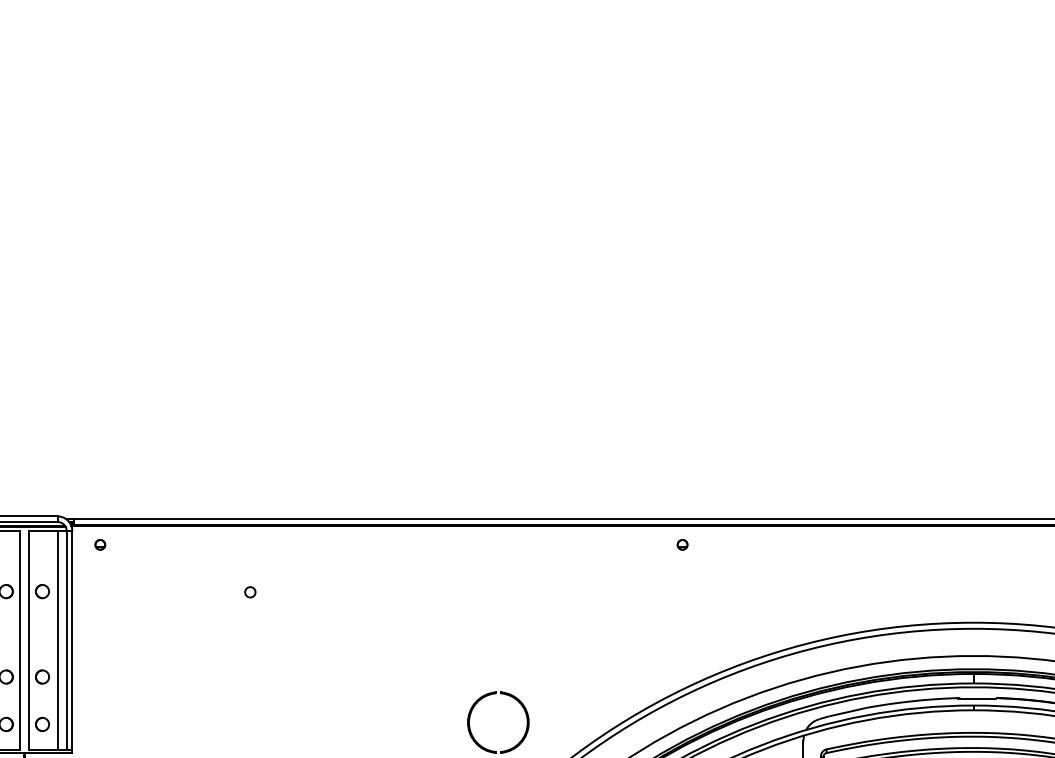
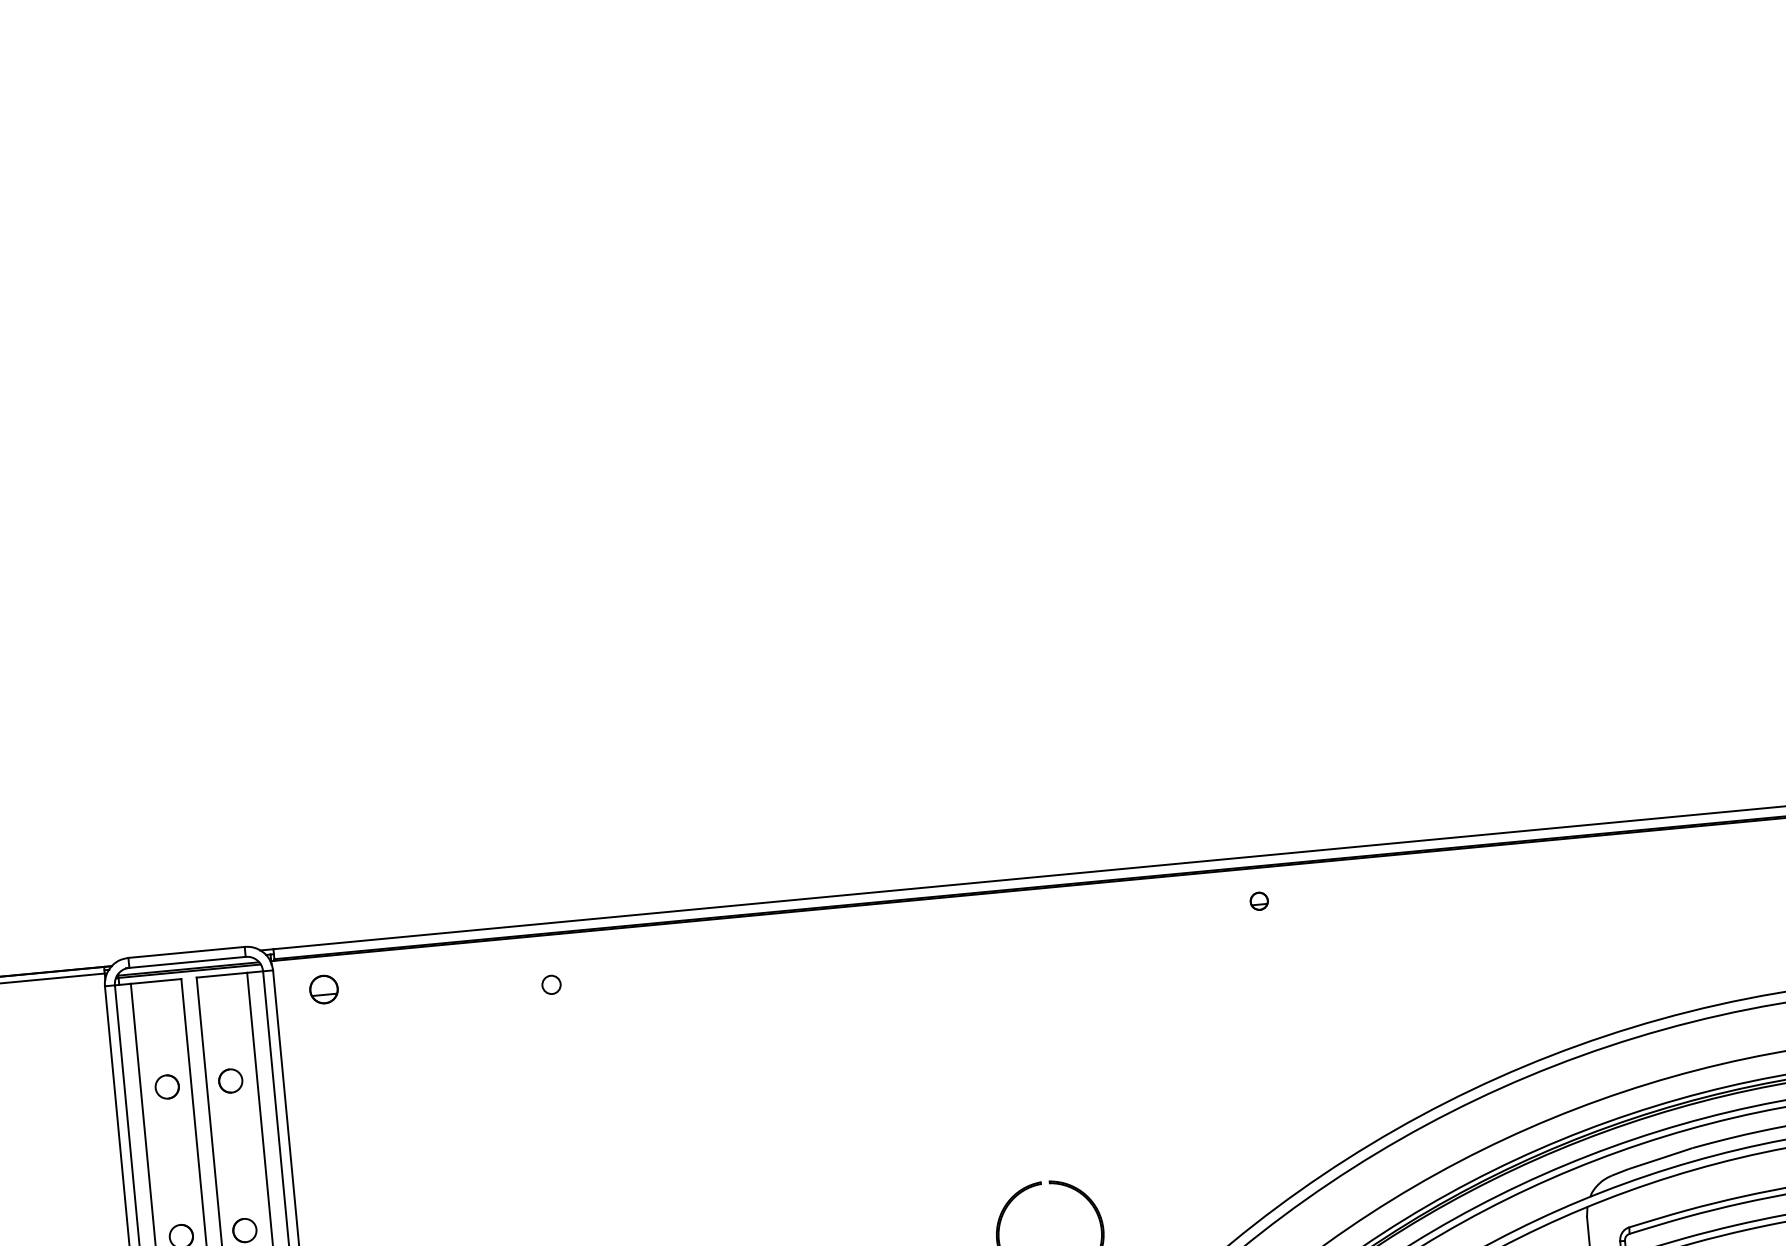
part: (100, 544) -> (324, 988), size x1.6
part: (682, 544) -> (1259, 900), moved
circle: (250, 592) -> (551, 985), moved

